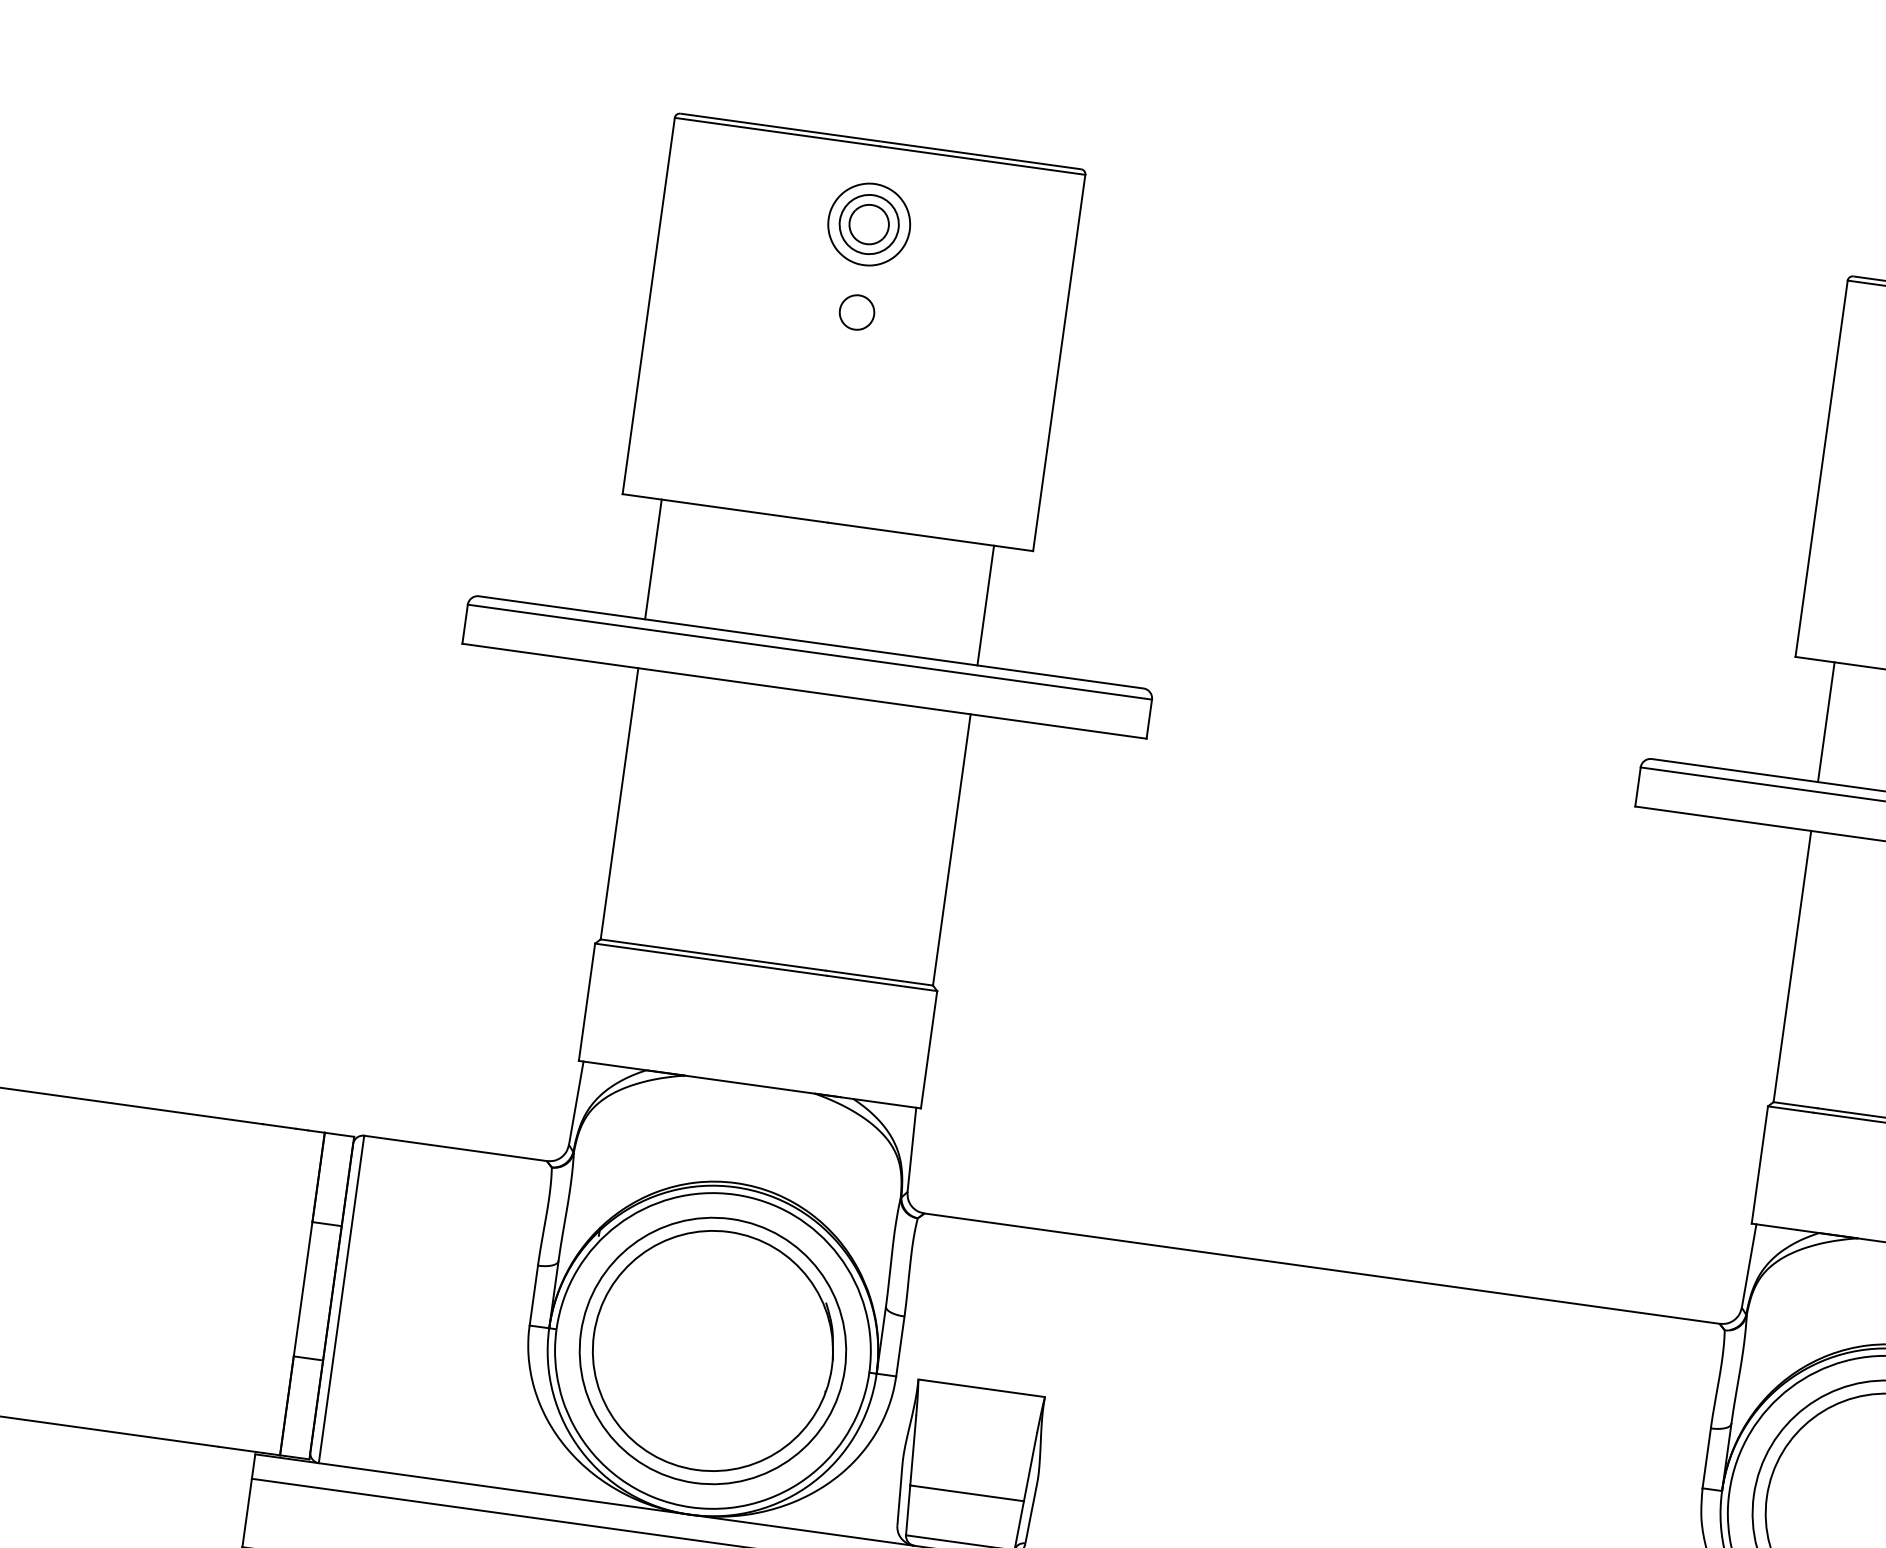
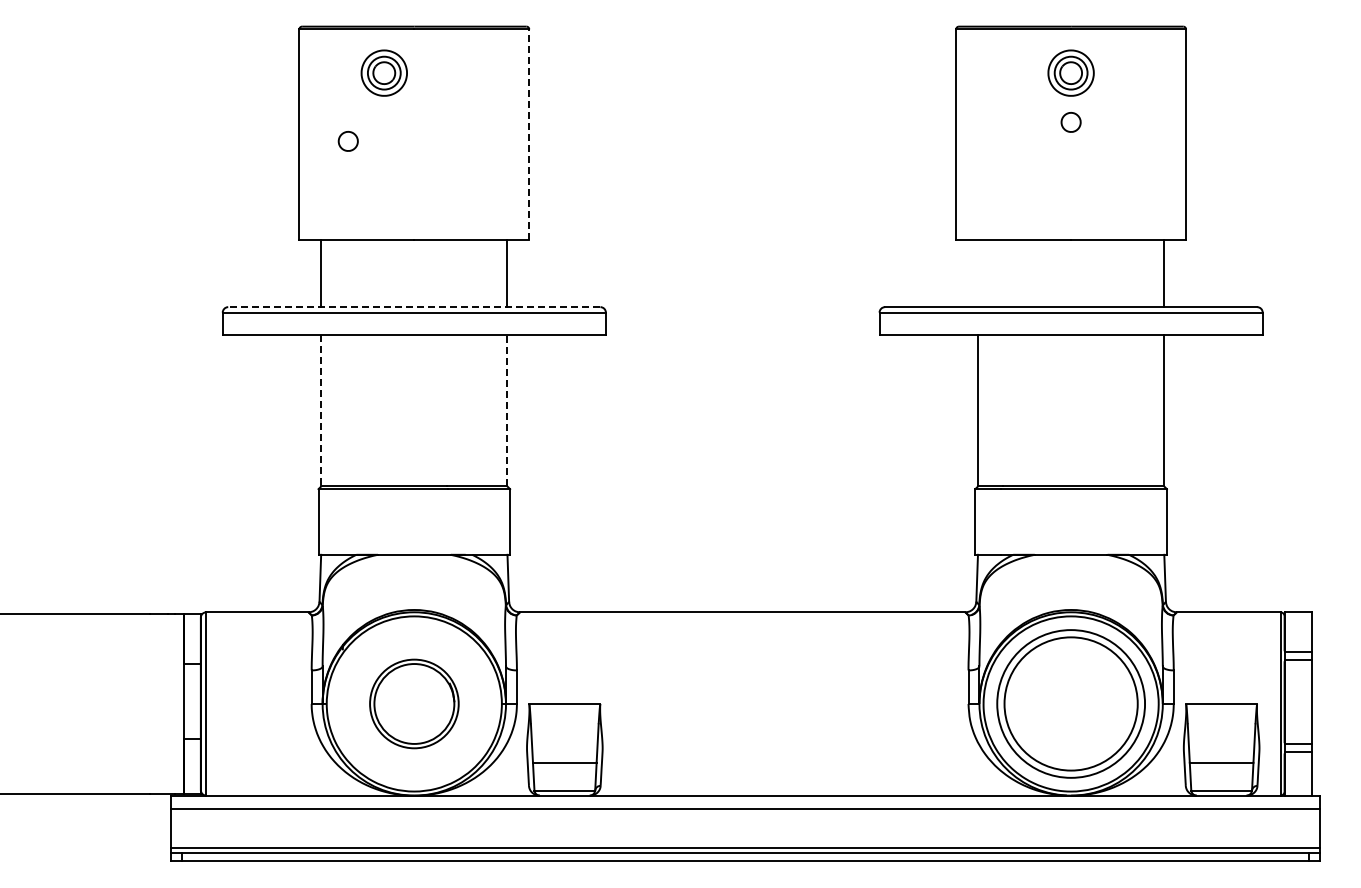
part: (867, 223) -> (383, 72), moved
part: (855, 312) -> (347, 141), moved
line: (1059, 362) -> (529, 134), solid -> dashed
line: (811, 643) -> (414, 307), solid -> dashed
line: (1827, 722) -> (978, 273), removed
line: (619, 803) -> (321, 410), solid -> dashed
line: (952, 850) -> (507, 410), solid -> dashed
part: (713, 1350) -> (414, 703), size x0.6

